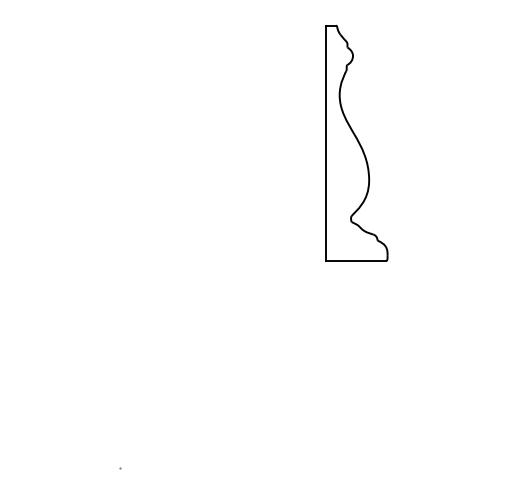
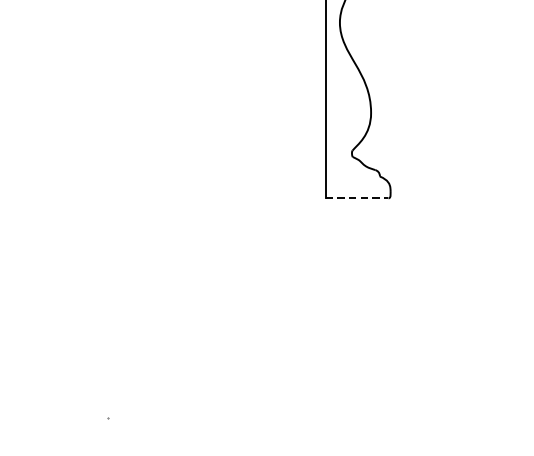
line: (355, 261) -> (356, 198), solid -> dashed

